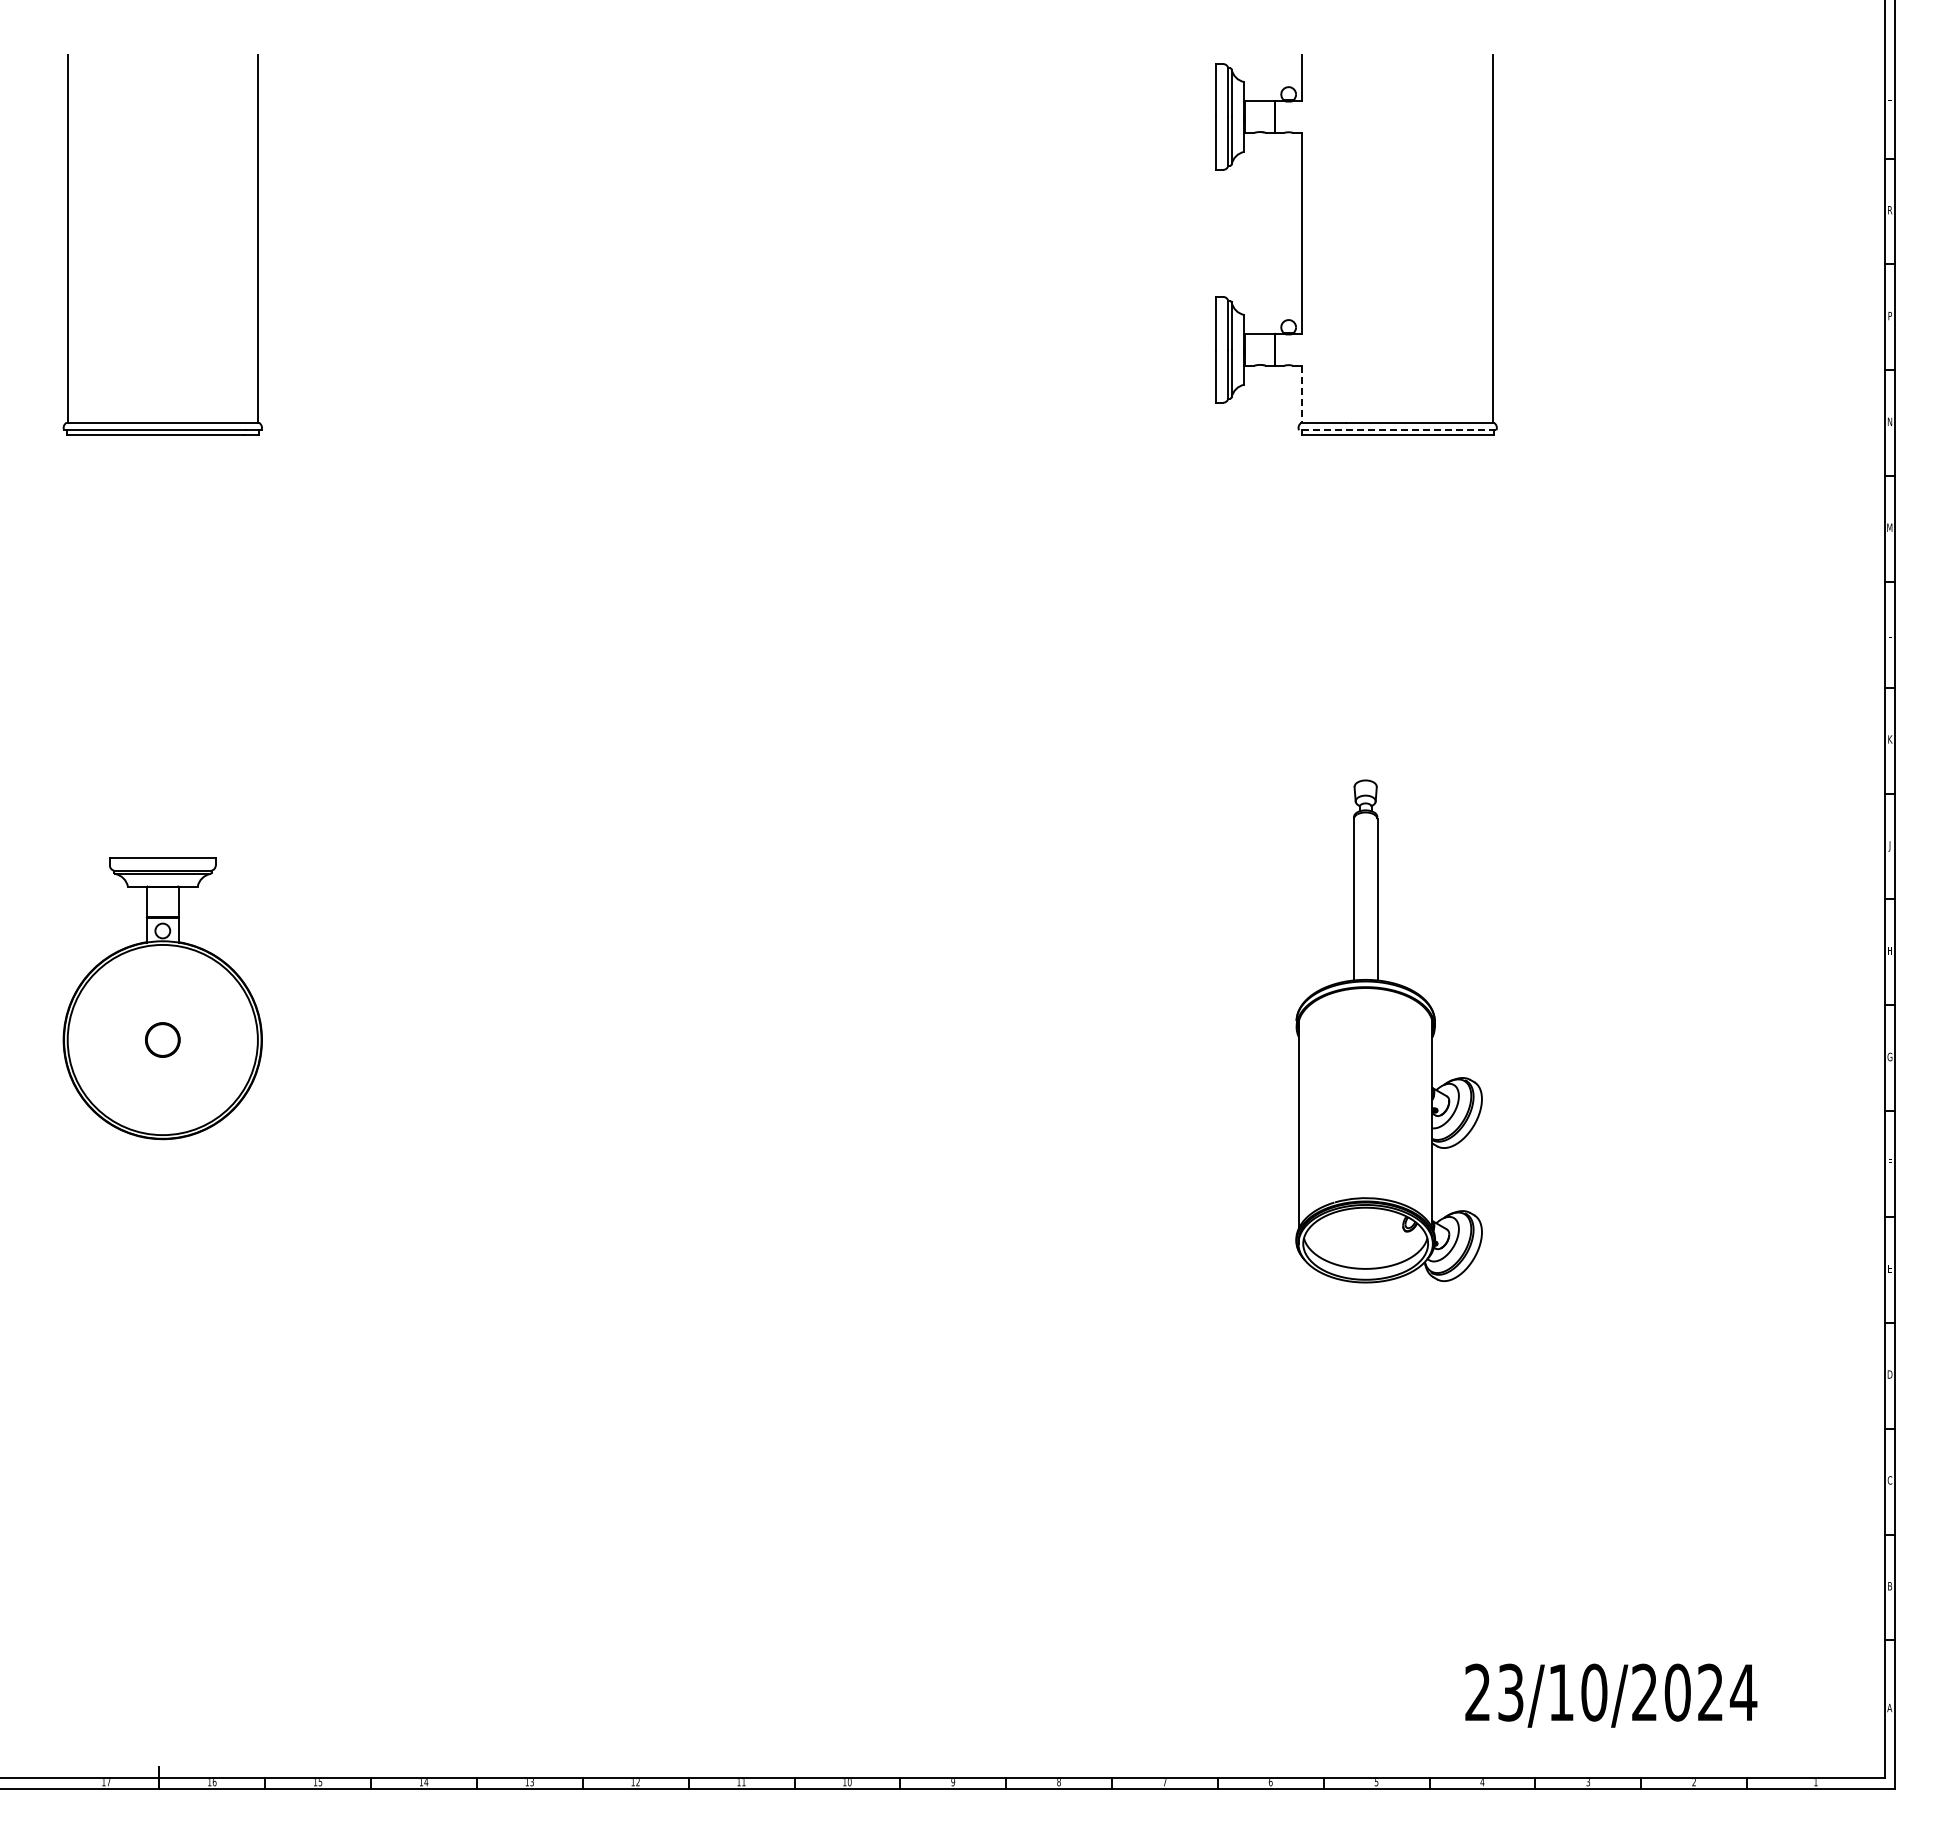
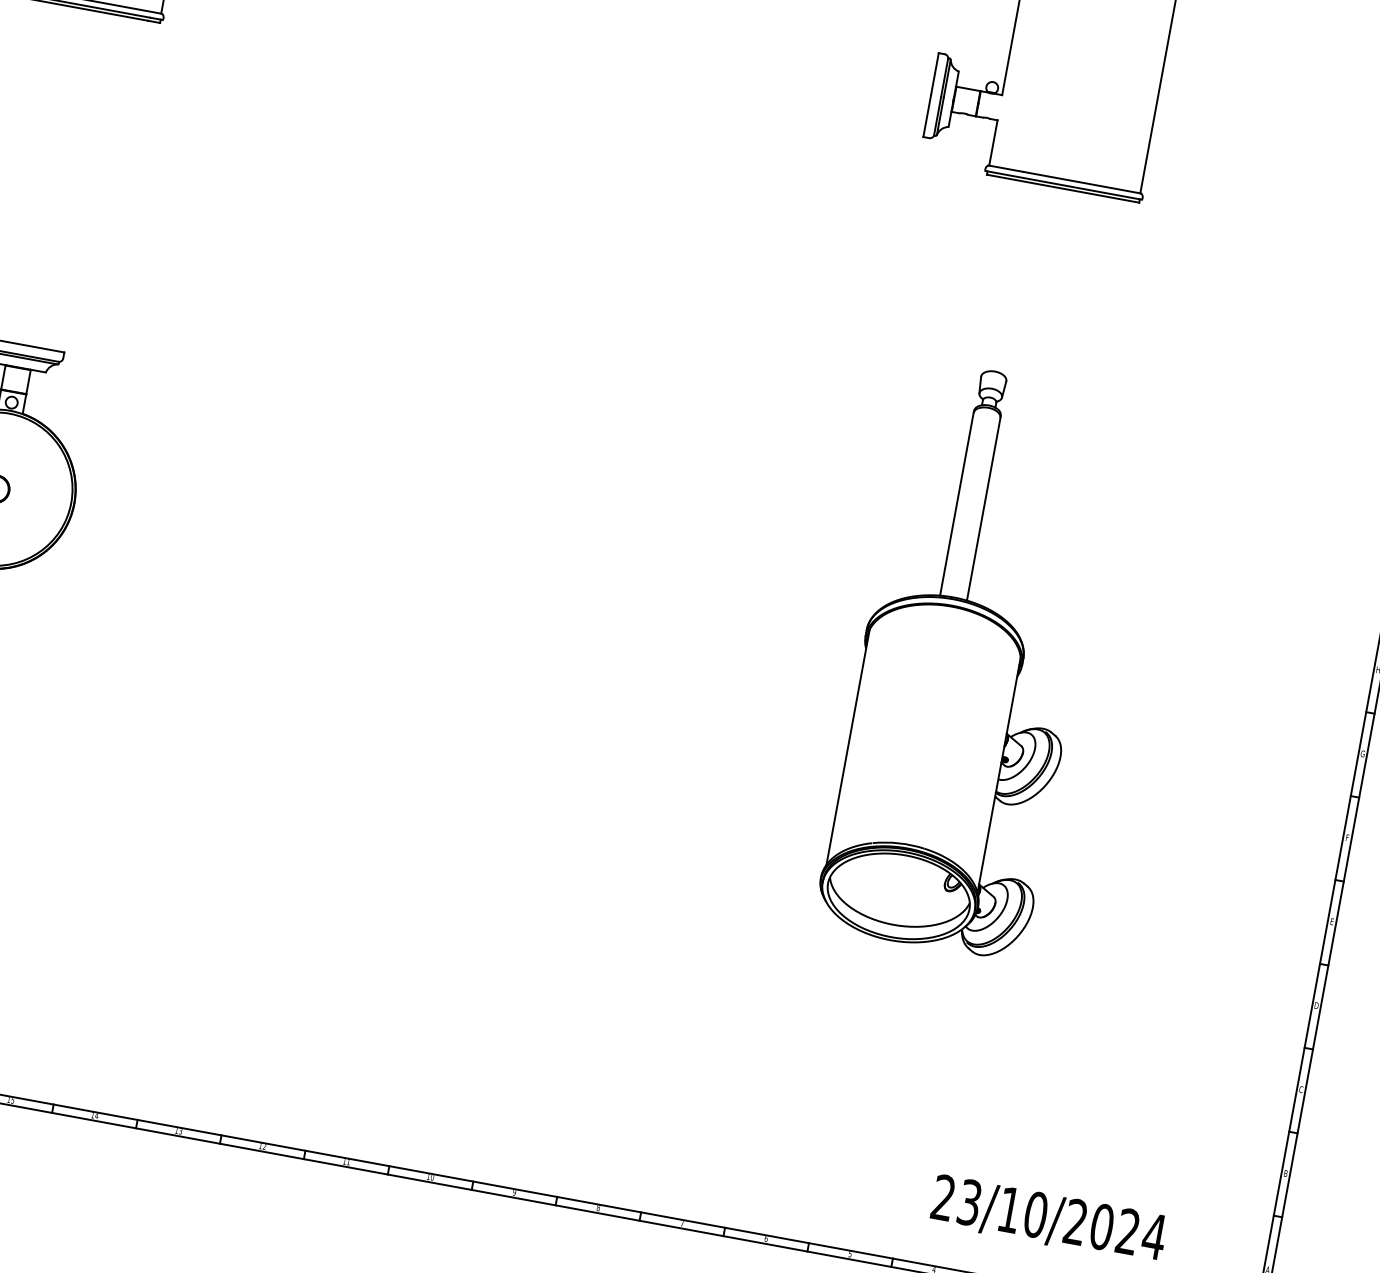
line: (1302, 394) -> (993, 143), dashed -> solid
line: (1397, 430) -> (1063, 185), dashed -> solid
part: (1388, 1031) -> (968, 660), size x1.43

